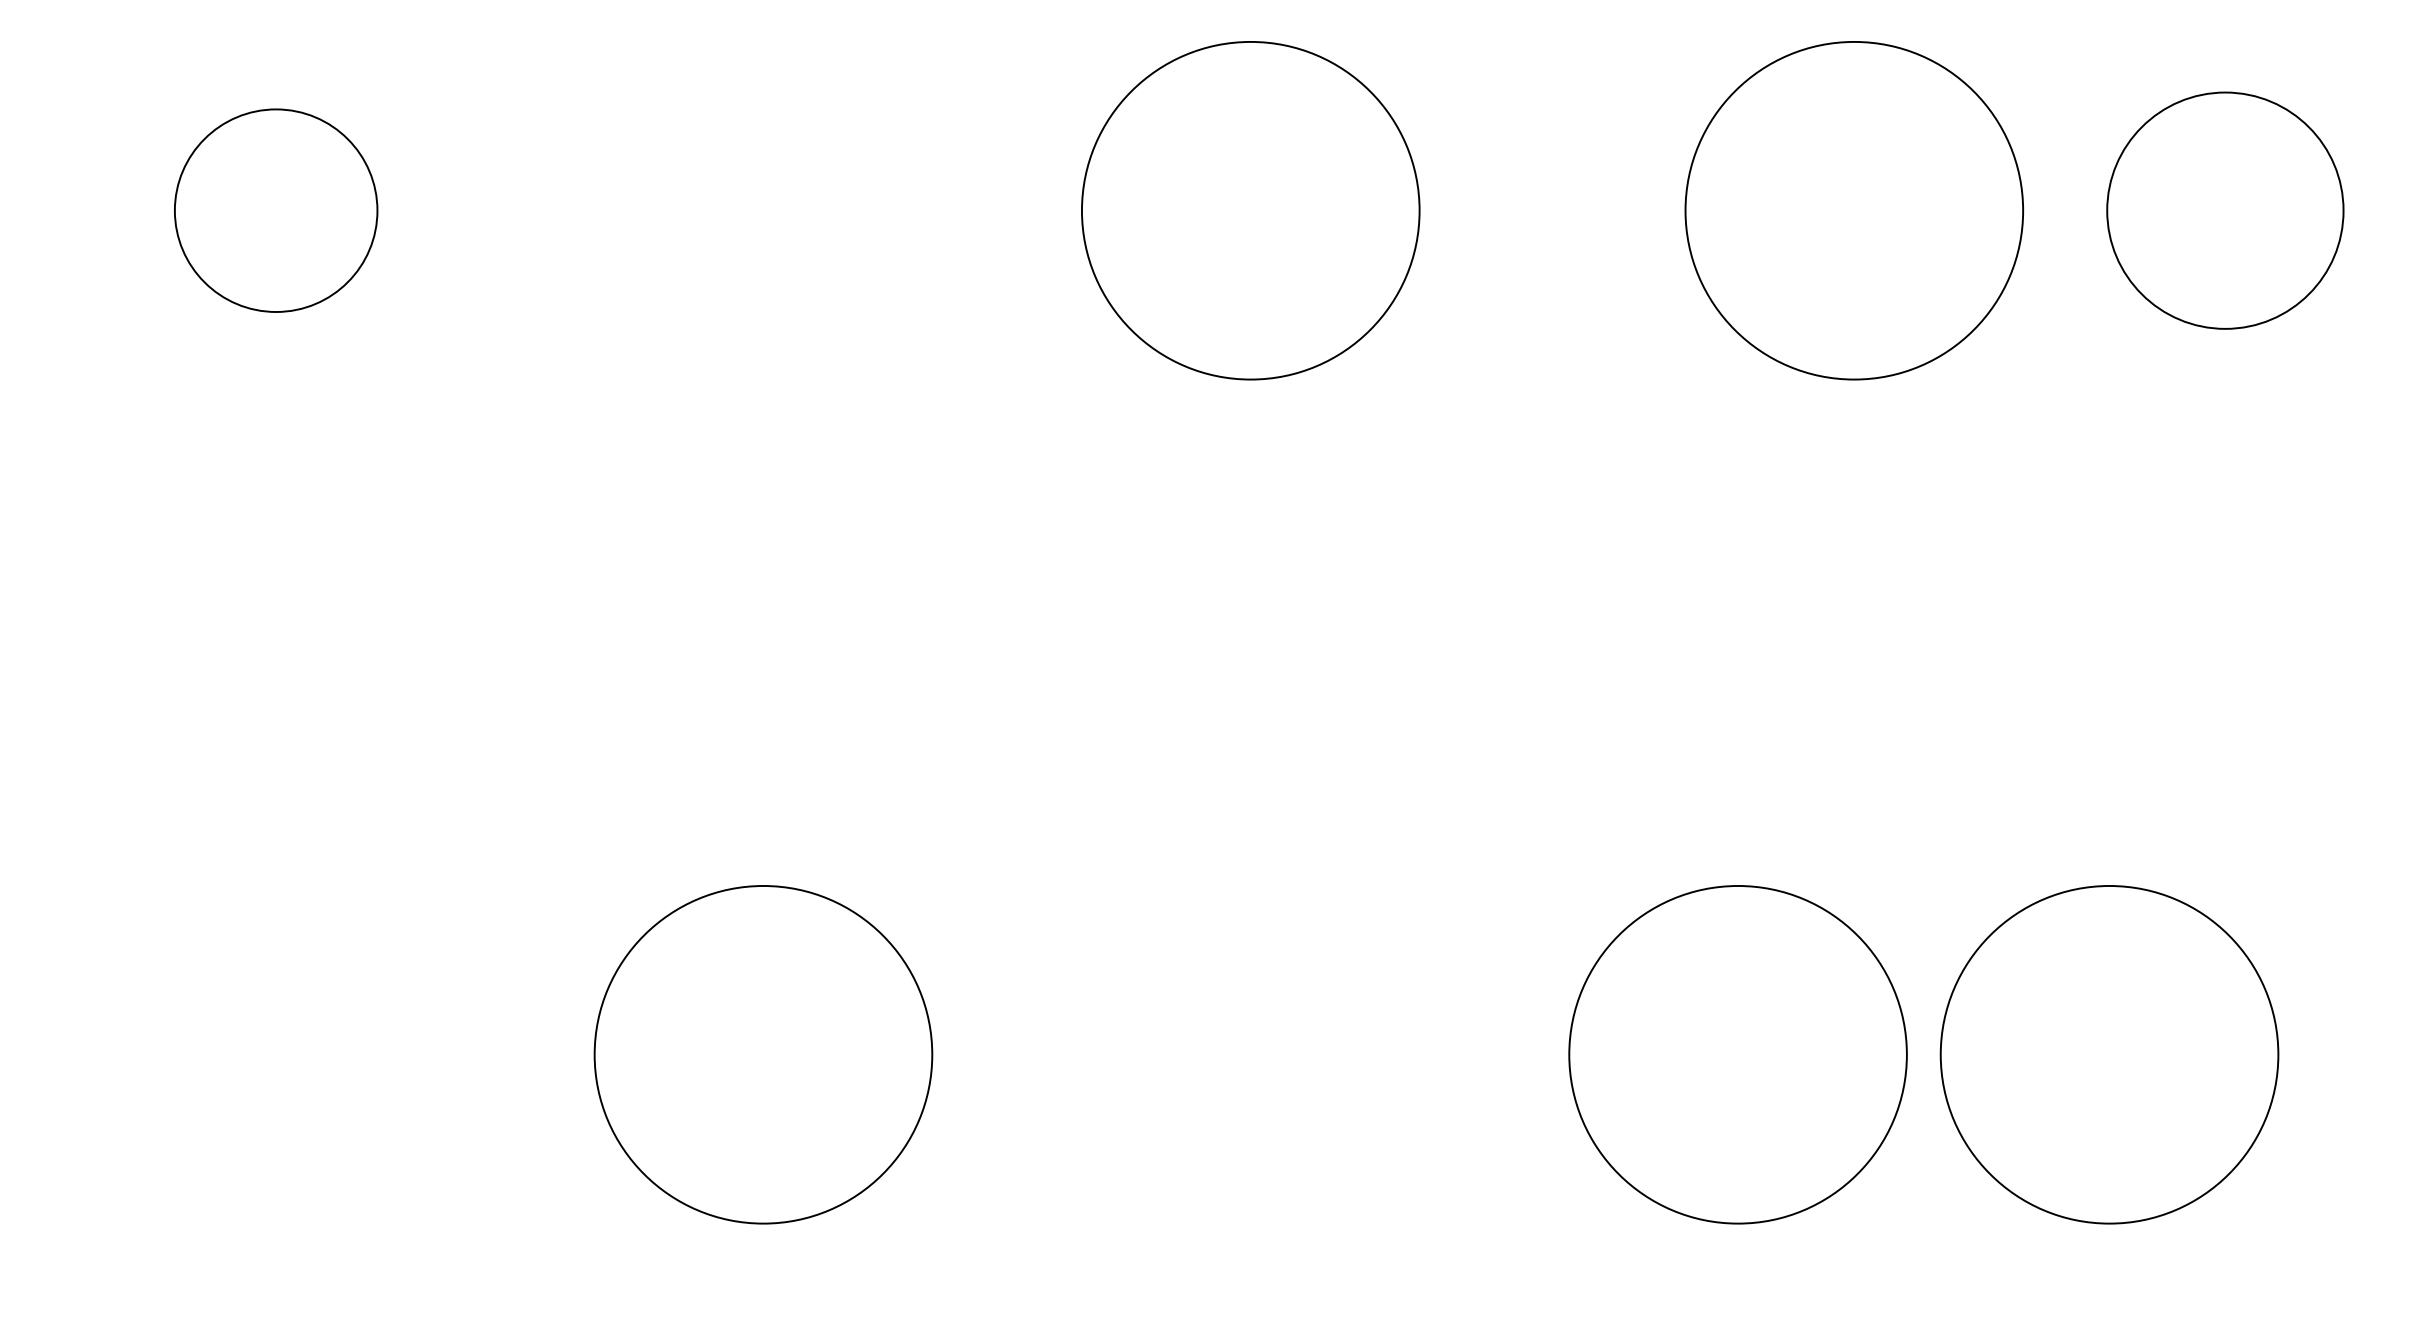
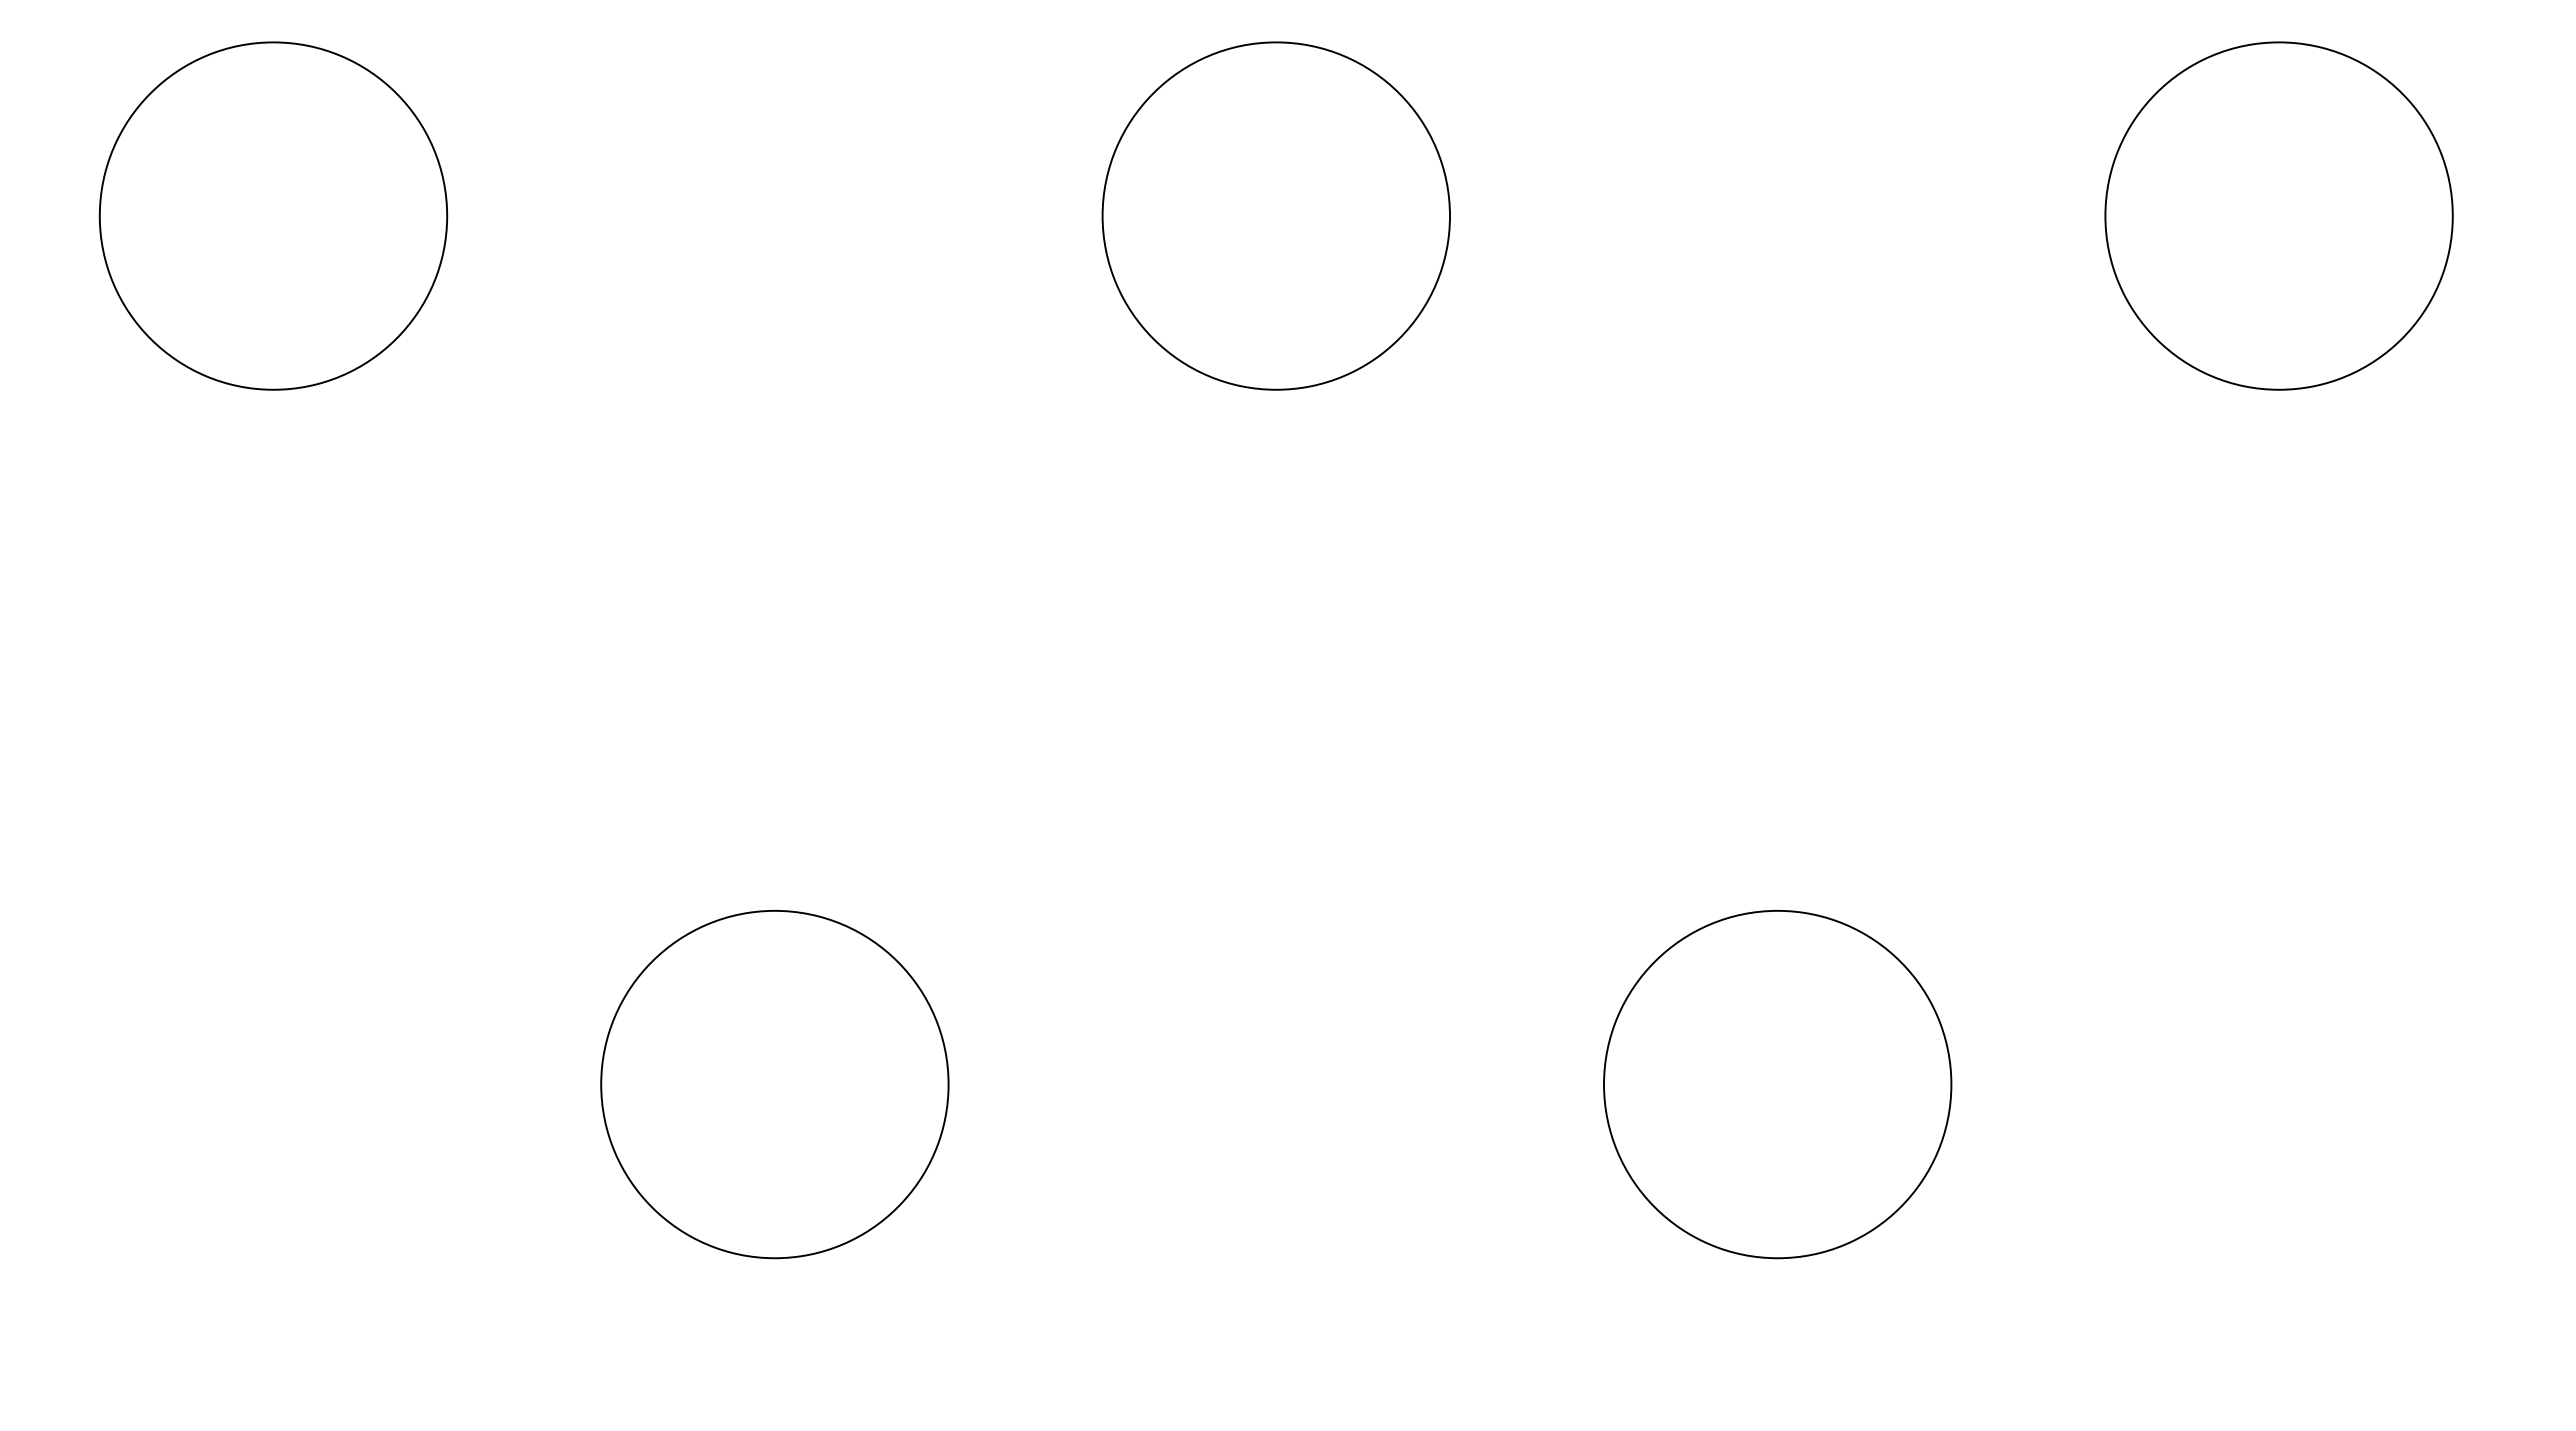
circle: (276, 210) -> (273, 215), size x1.67
circle: (1853, 210) -> (1896, 215), removed
circle: (2224, 210) -> (2278, 215), size x1.43
circle: (2109, 1054) -> (2159, 1084), removed

